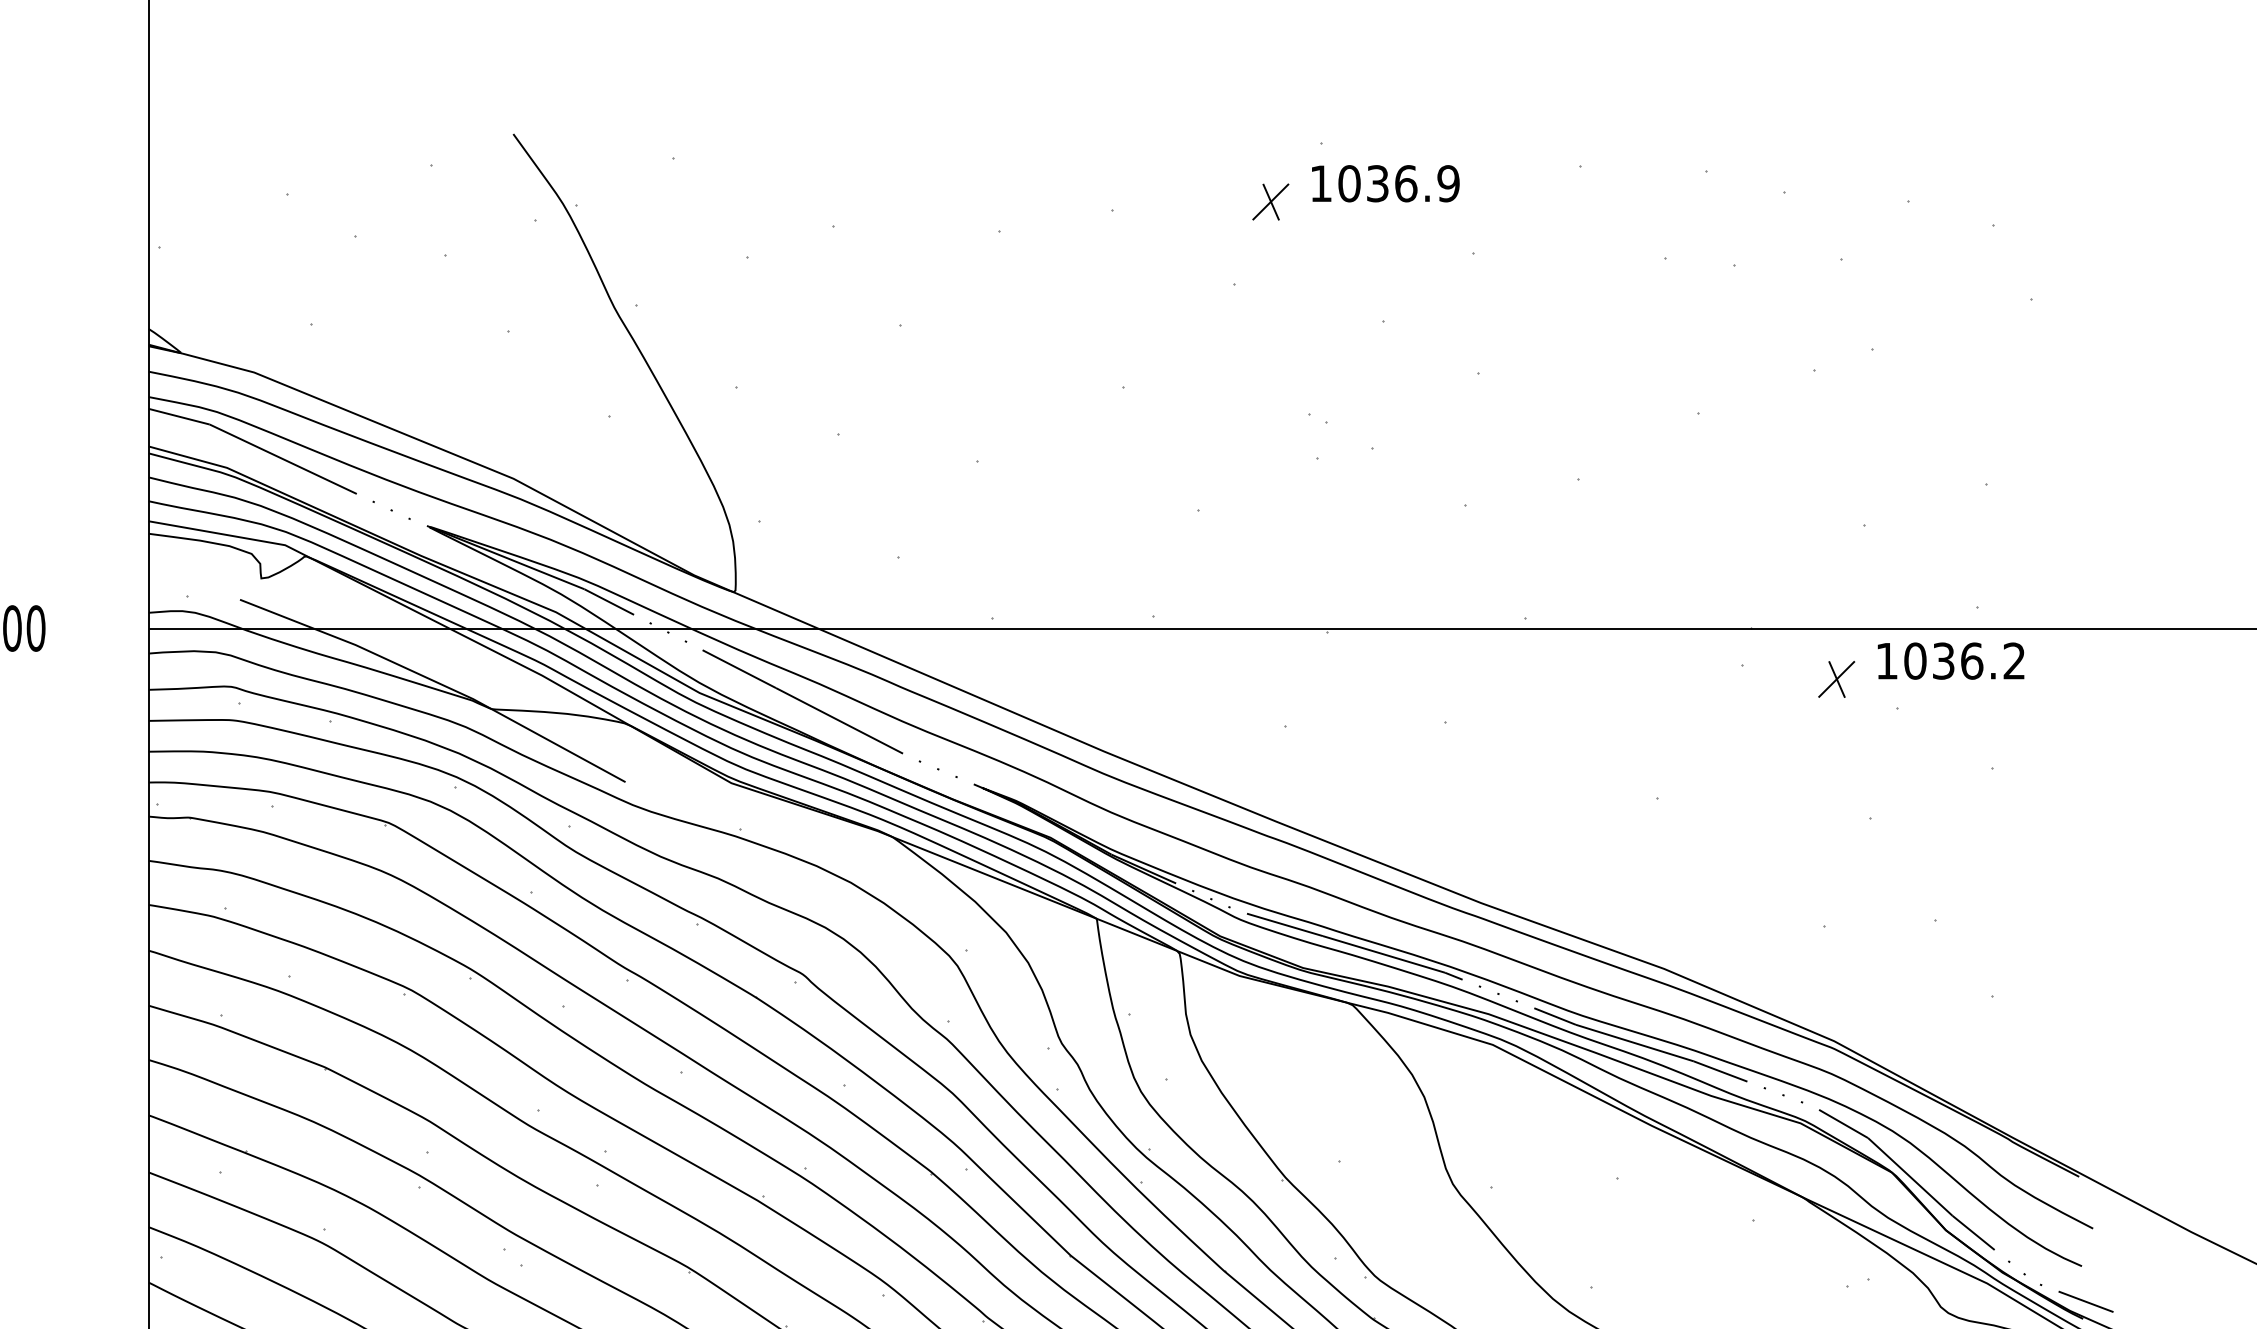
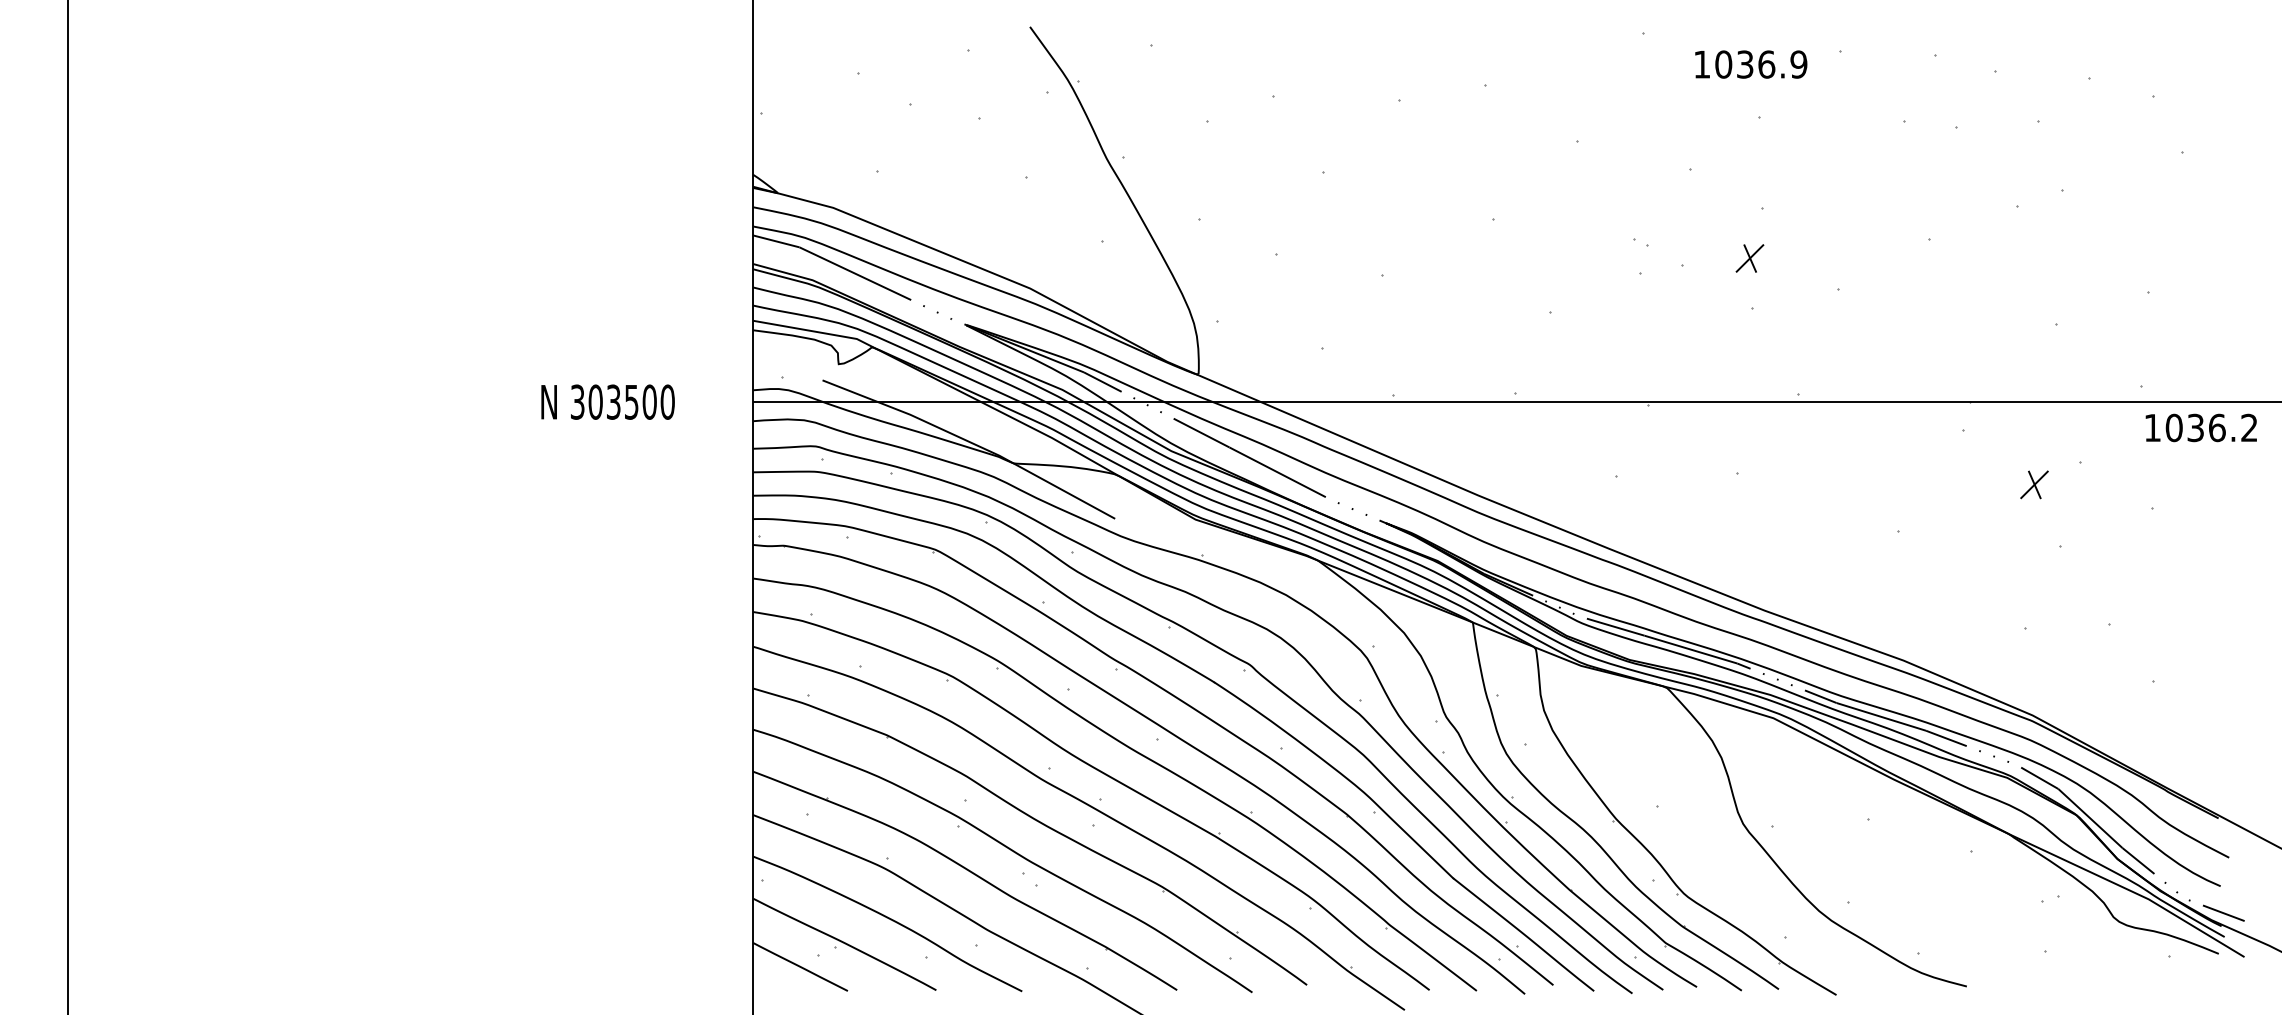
text: (1386, 183) -> (1751, 64), moved
part: (1270, 202) -> (1749, 258), moved
text: (1949, 660) -> (2200, 427), moved
part: (1836, 678) -> (2034, 484), moved

